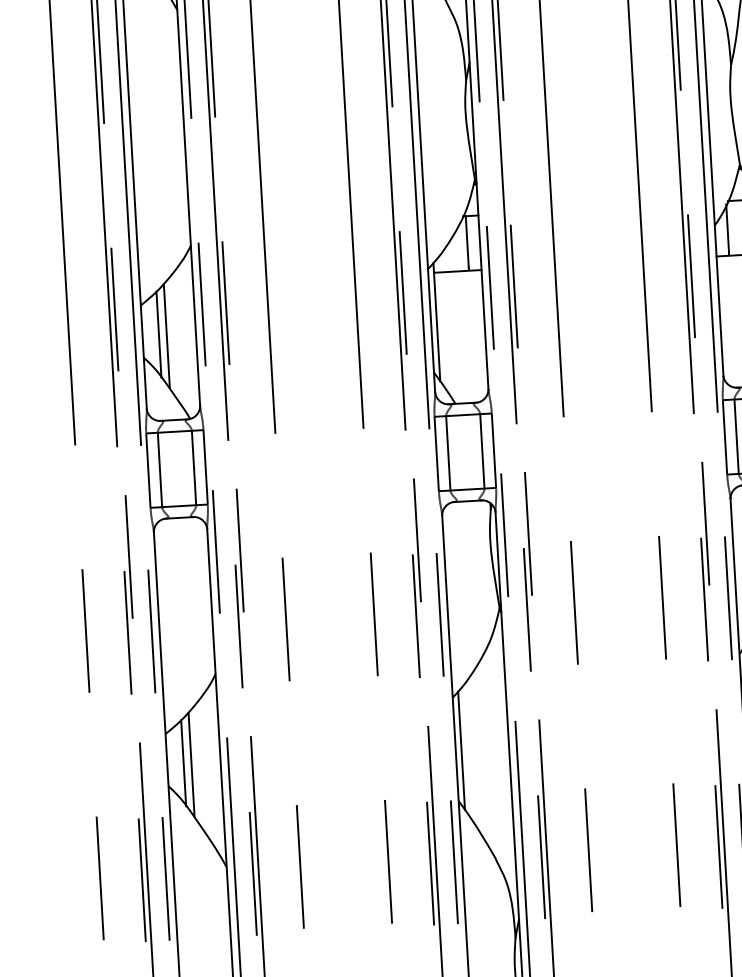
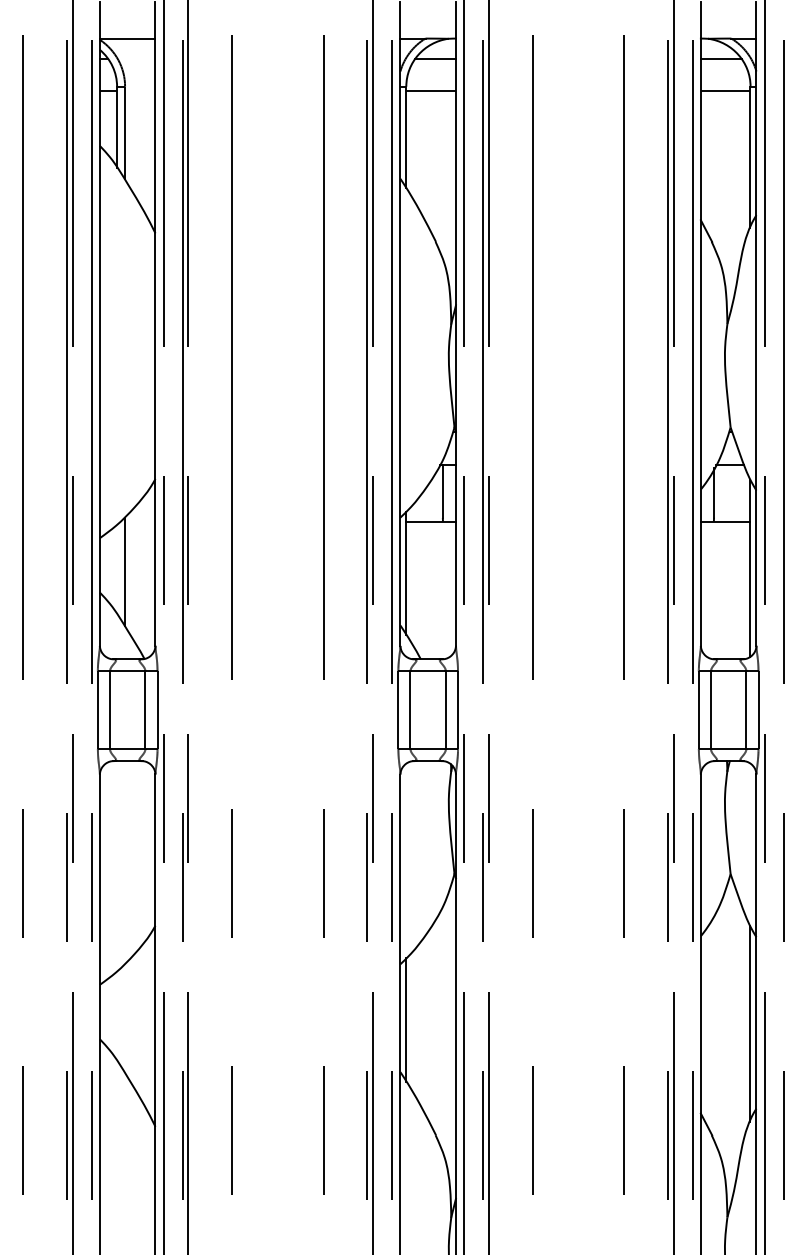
line: (158, 334) -> (116, 569), removed
line: (183, 763) -> (116, 1016), removed
line: (191, 764) -> (125, 1018), removed

